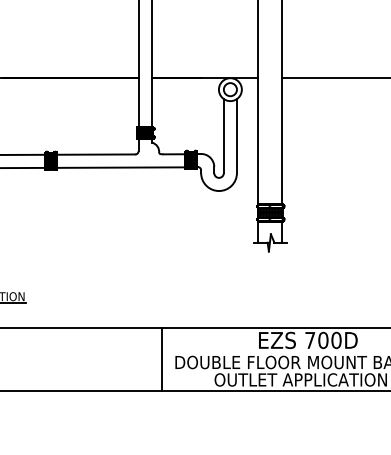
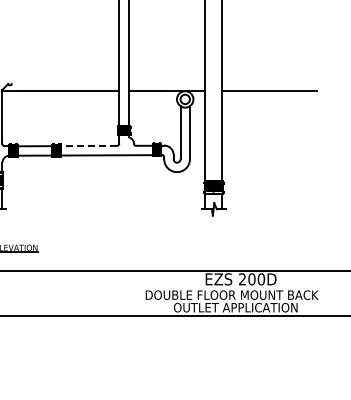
line: (95, 155) -> (88, 146), solid -> dashed
text: (310, 340) -> (242, 279), 700D -> 200D
line: (162, 358) -> (136, 292), removed

